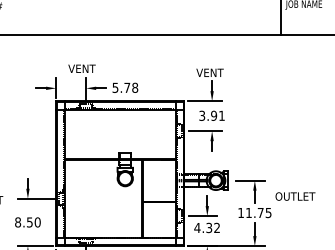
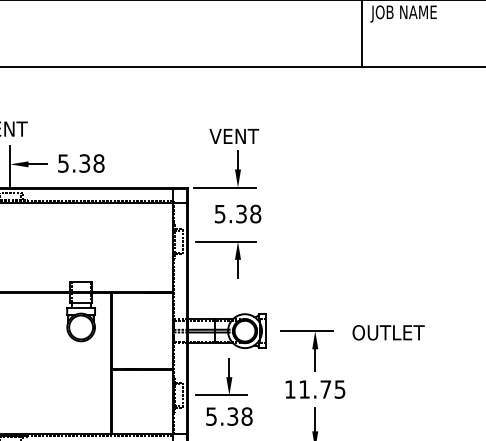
text: (127, 87) -> (85, 162), 5.78 -> 5.38
text: (211, 115) -> (236, 213), 3.91 -> 5.38
text: (295, 196) -> (388, 332), moved
text: (207, 228) -> (229, 417), 4.32 -> 5.38

